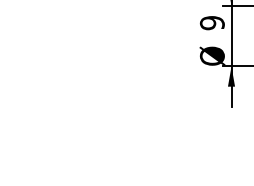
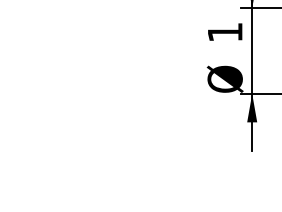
text: (211, 23) -> (223, 33), 9 -> 1

